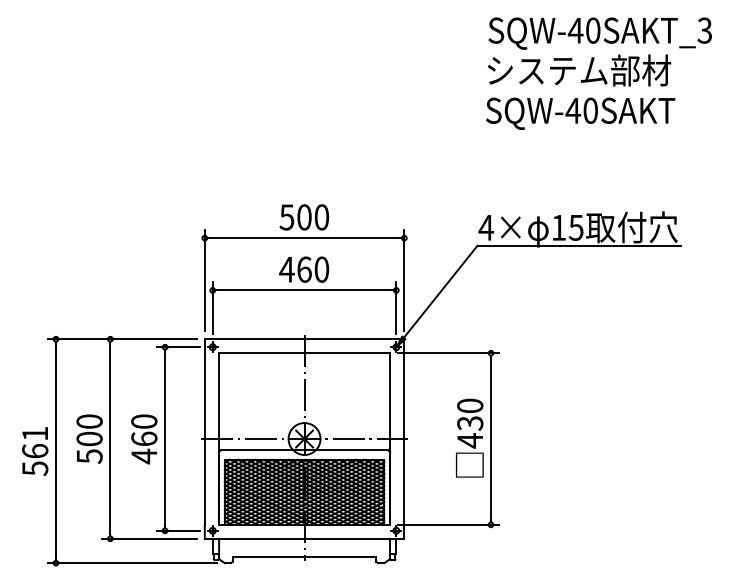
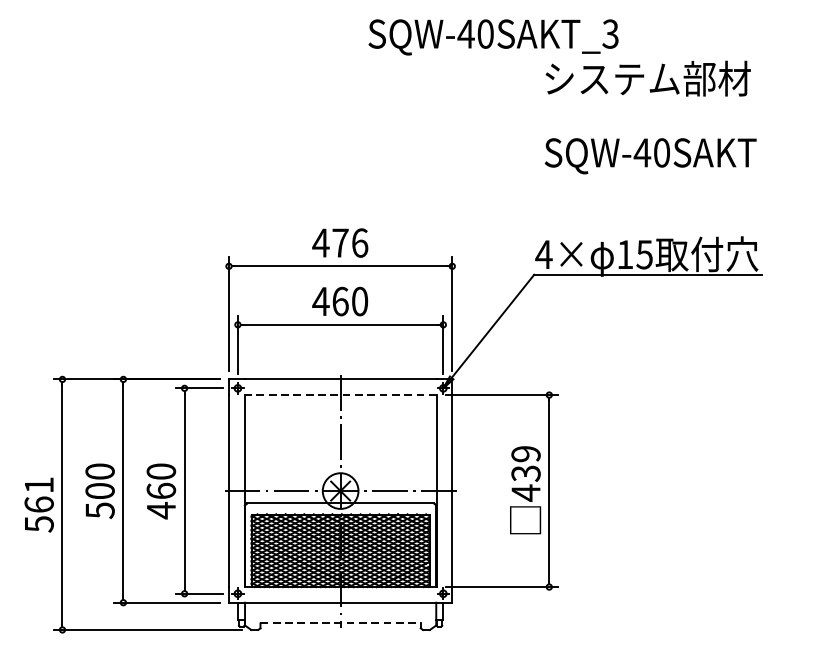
text: (599, 33) -> (492, 37), moved
text: (580, 113) -> (650, 155), moved
text: (304, 217) -> (340, 243), 500 -> 476
line: (304, 353) -> (340, 395), solid -> dashed
text: (470, 405) -> (526, 453), 430 -> 439
line: (304, 557) -> (340, 623), solid -> dashed

